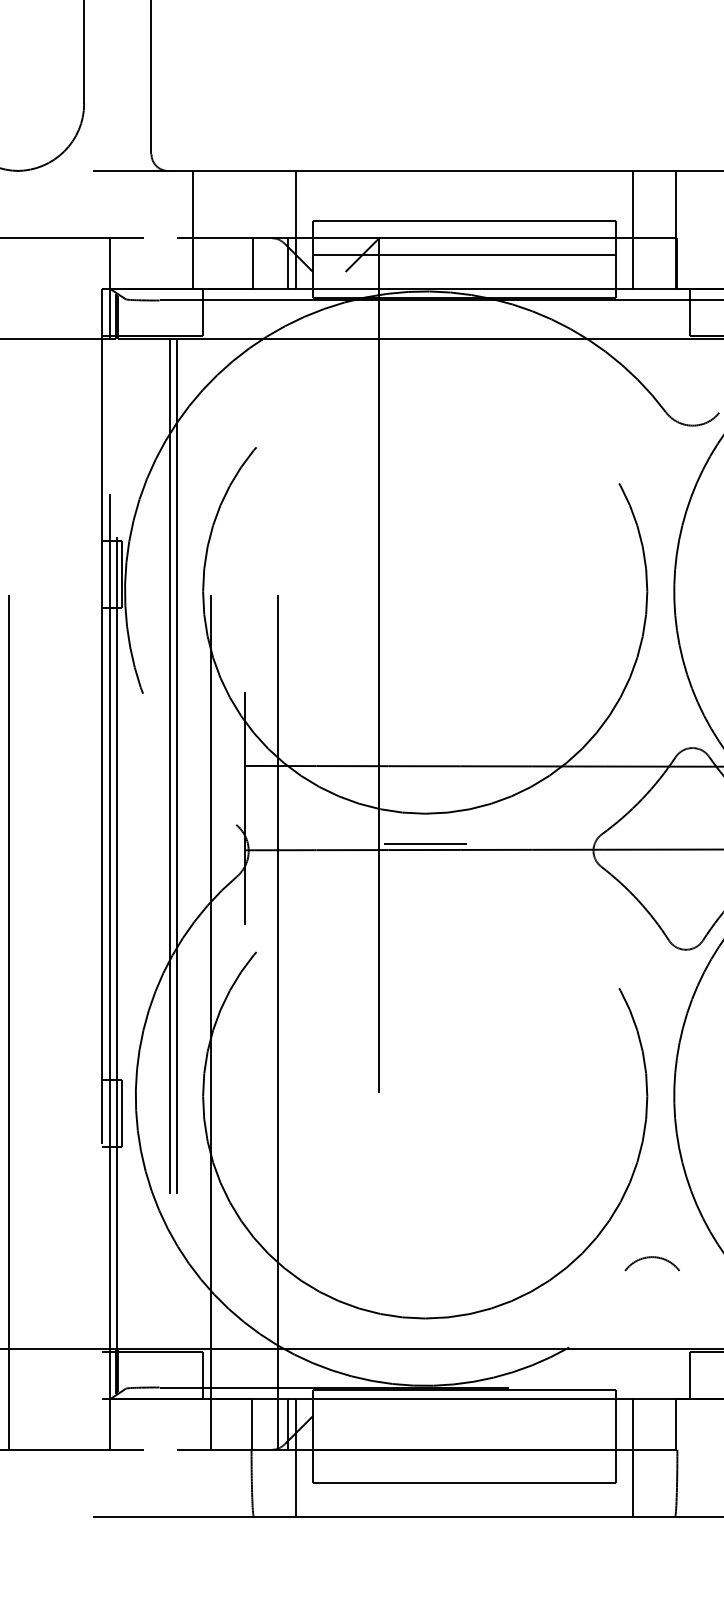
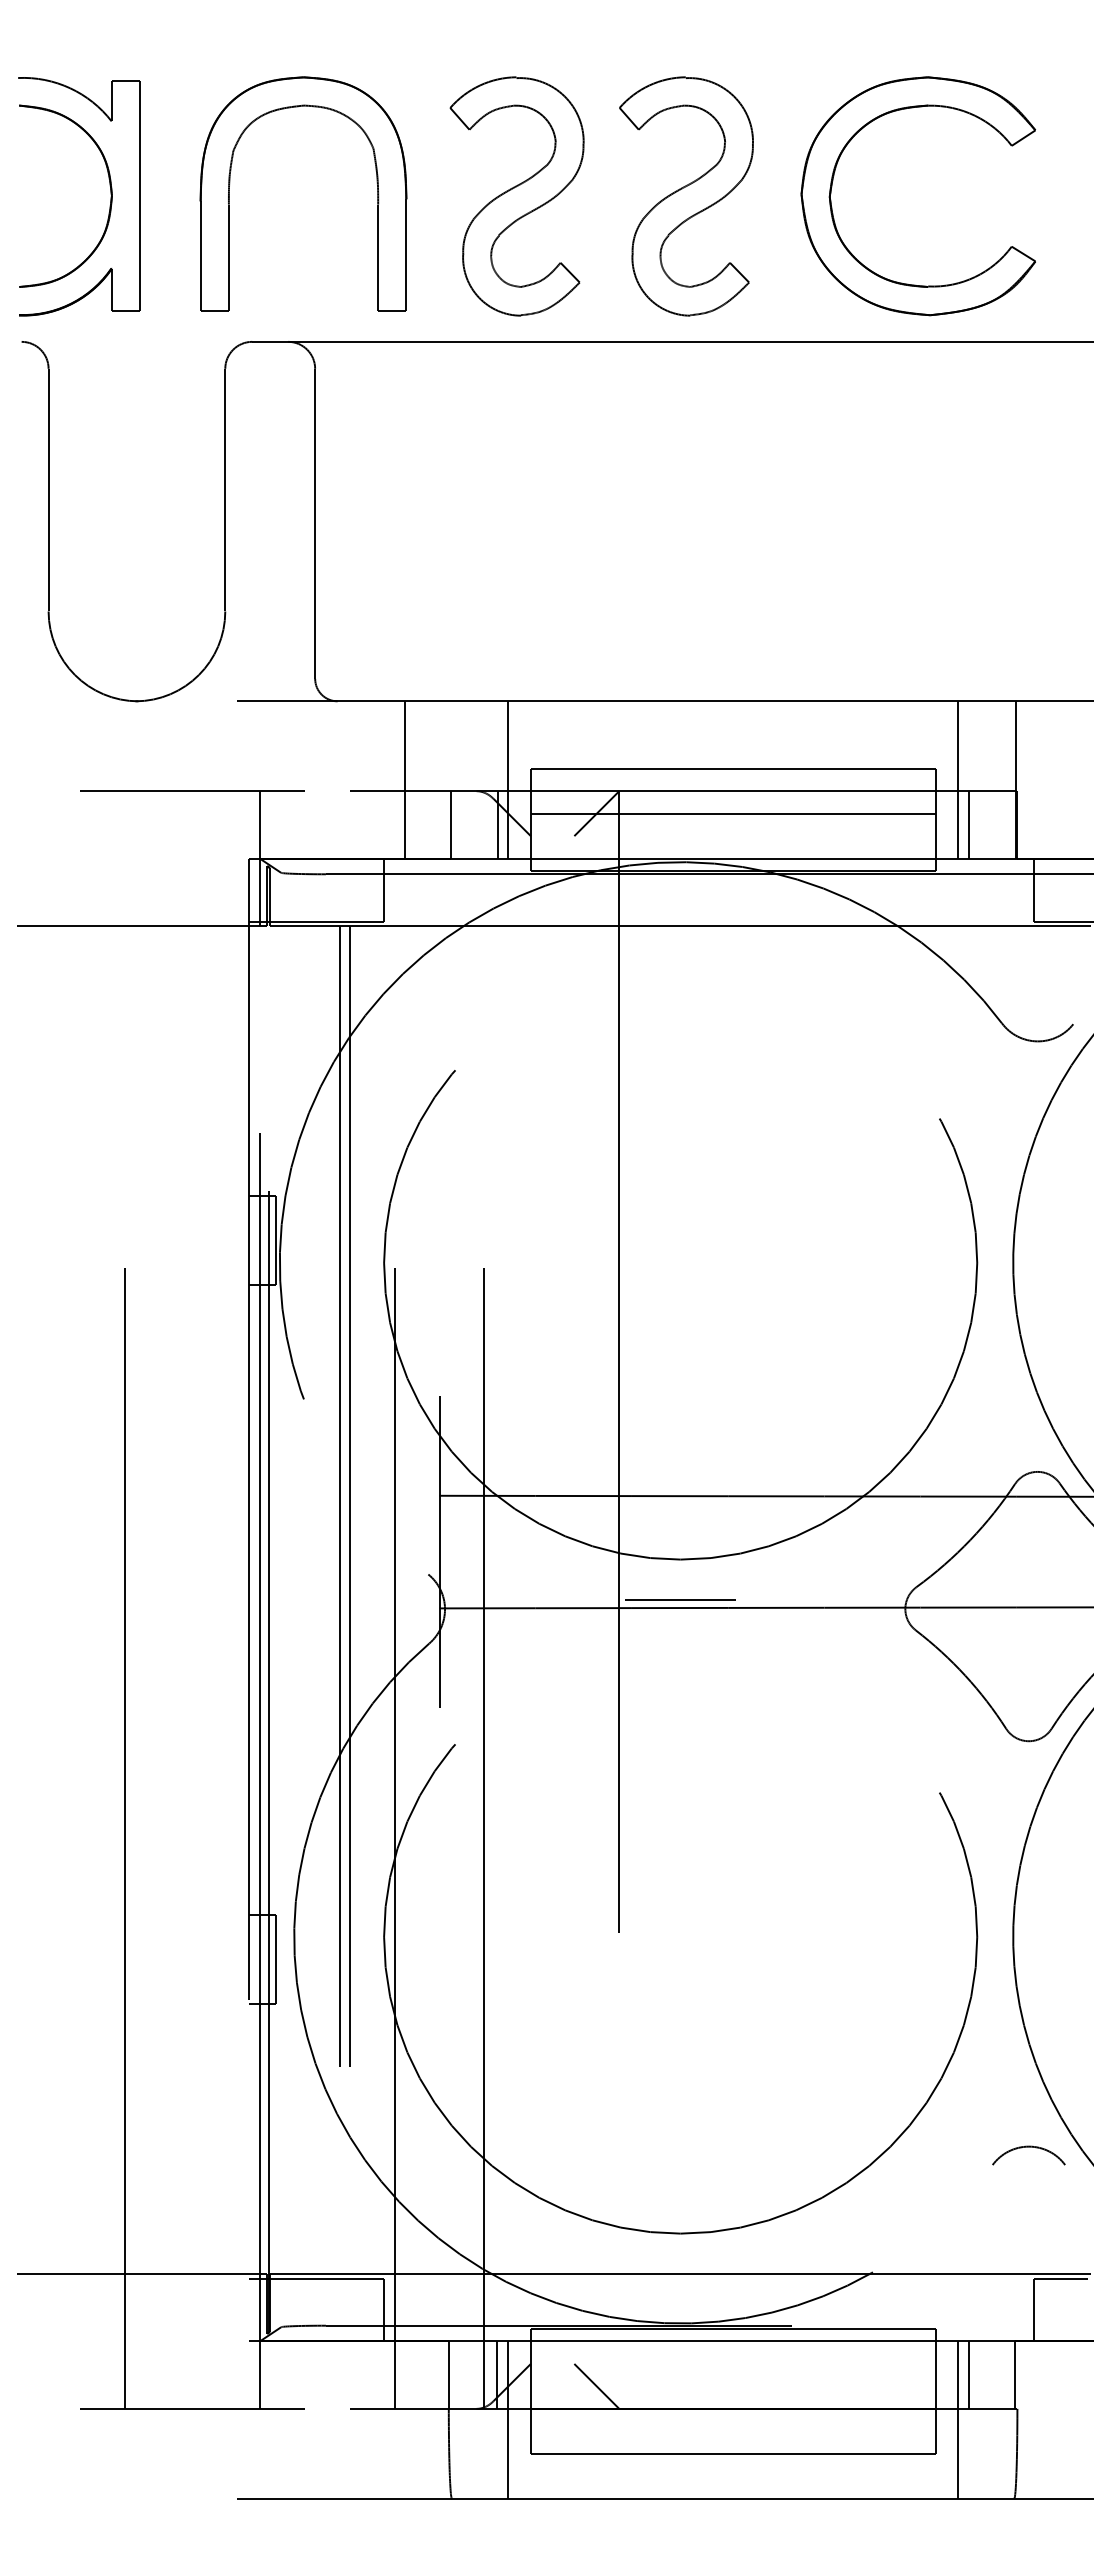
line: (193, 229) -> (405, 779), moved
line: (640, 263) -> (968, 824), added
arc: (652, 1257) -> (1028, 2147), moved
line: (640, 1424) -> (968, 2374), added
line: (362, 1432) -> (596, 2385), added

